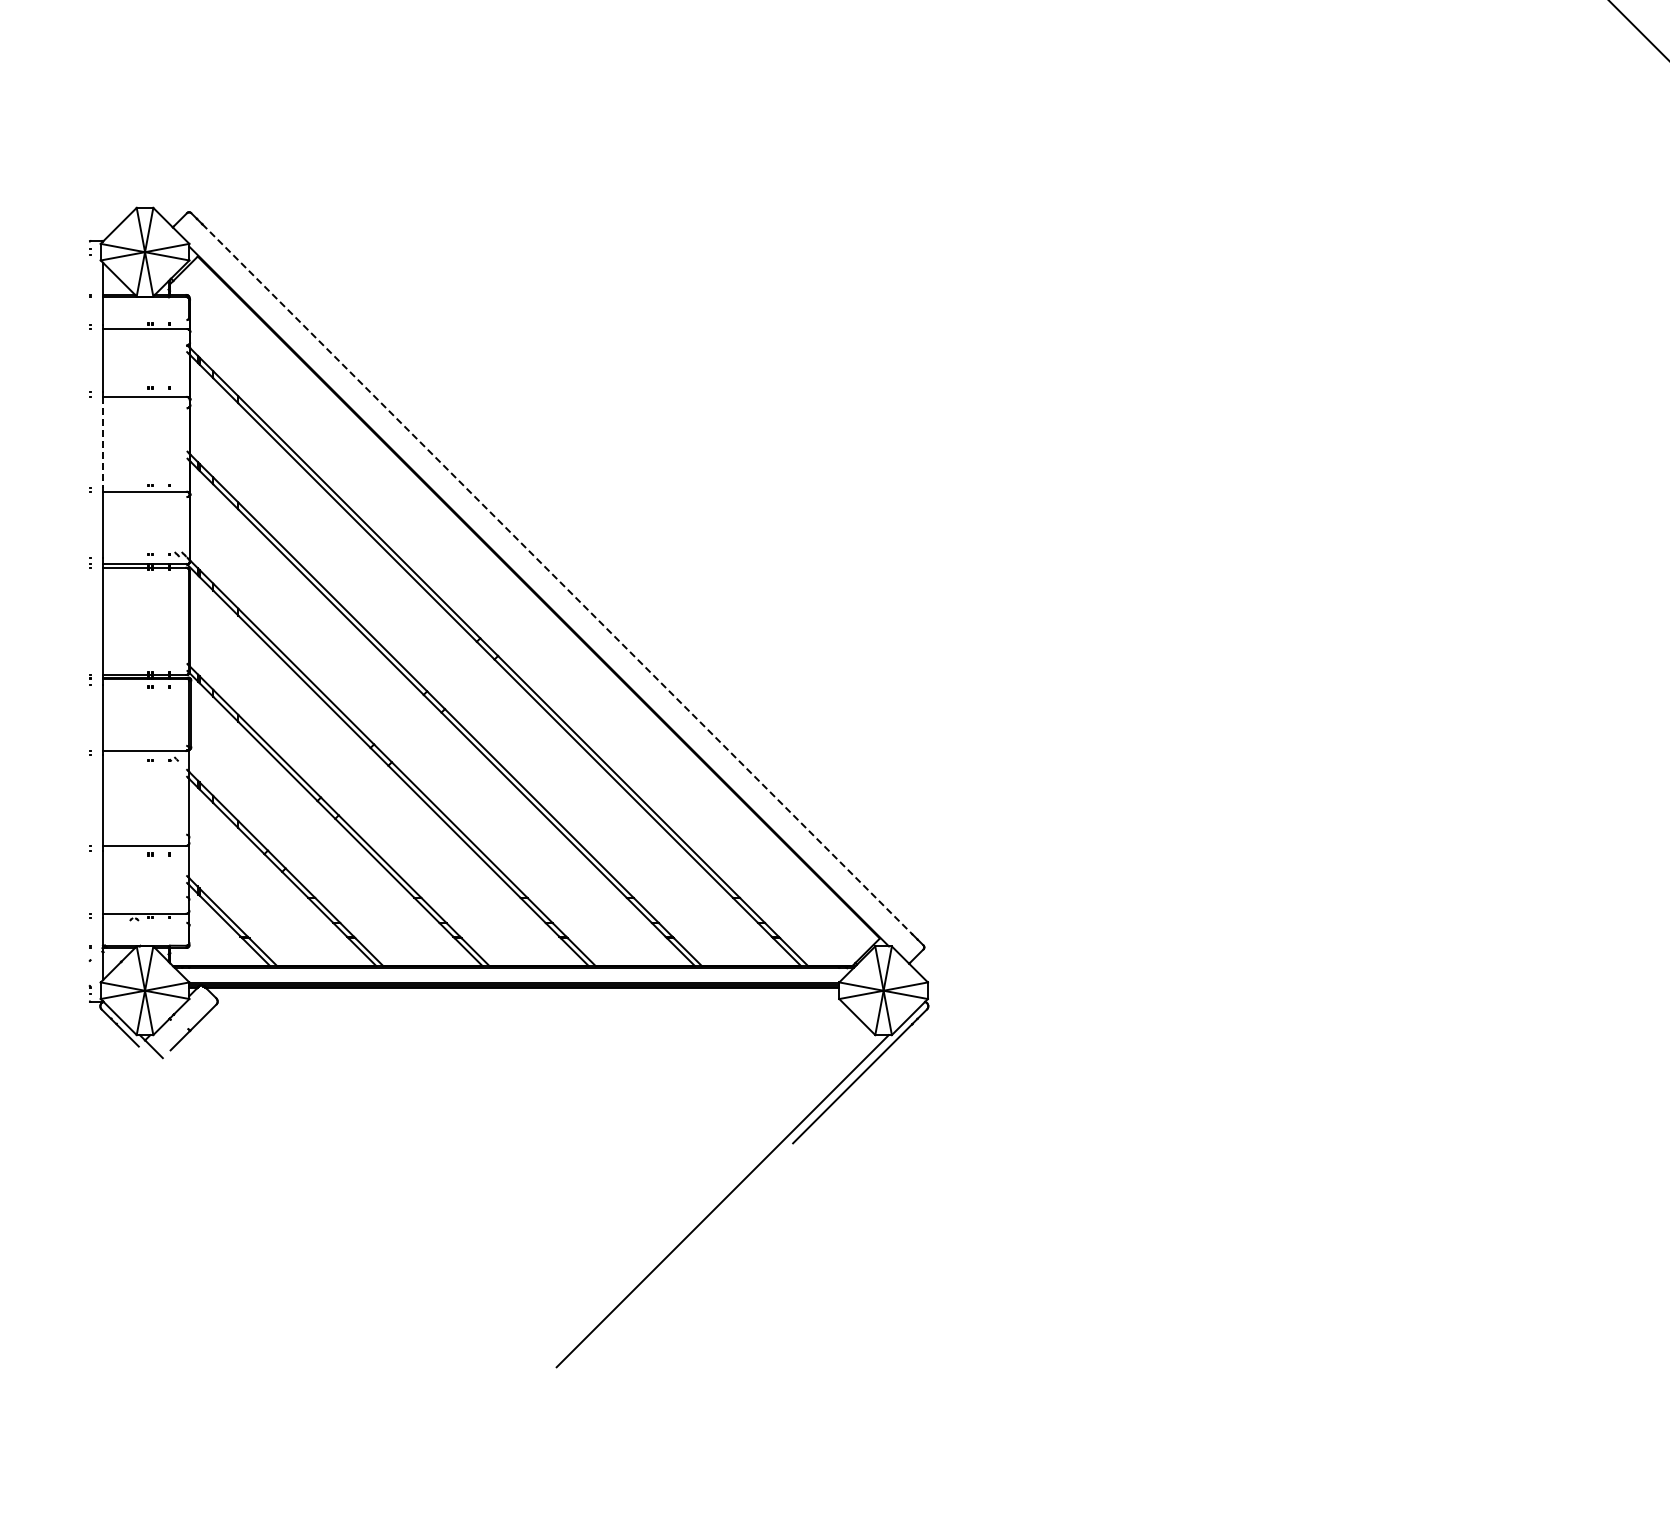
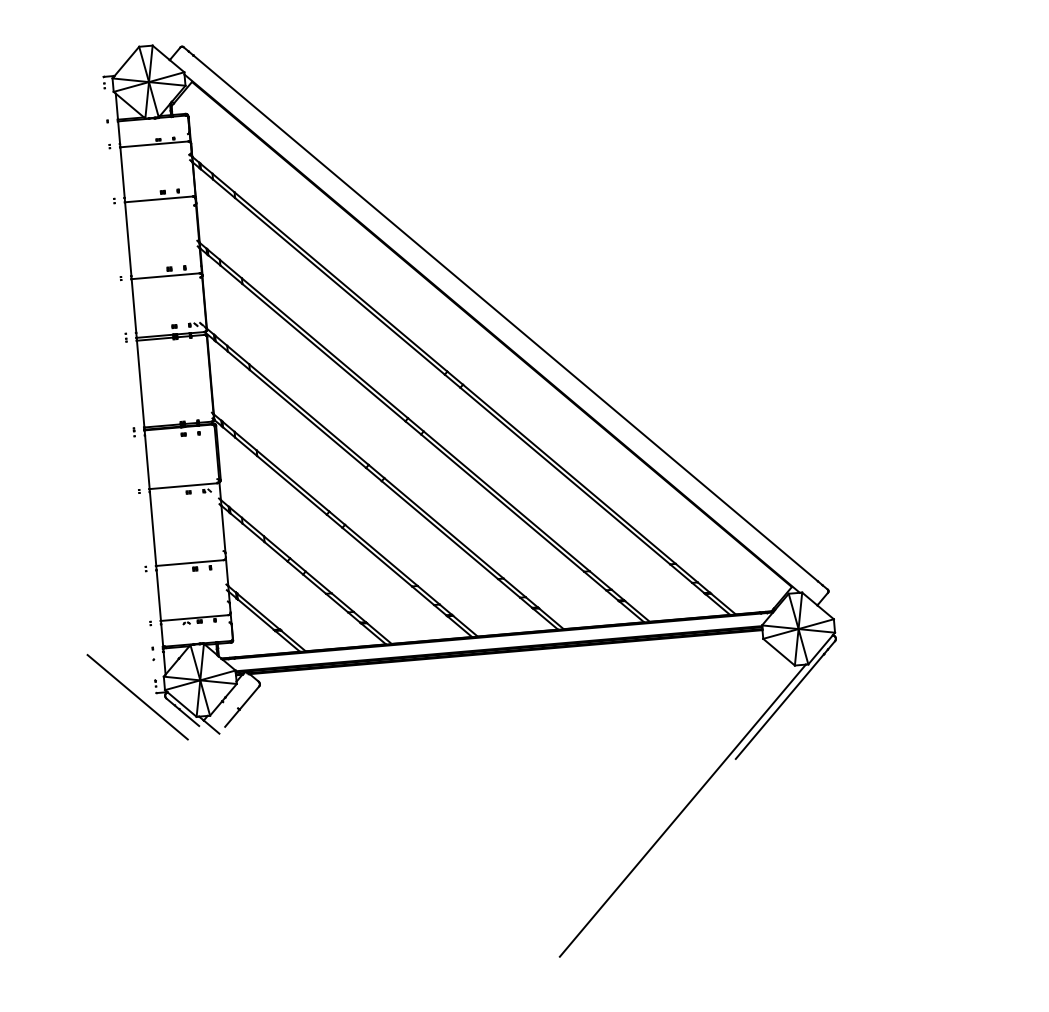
line: (103, 442) -> (128, 239), dashed -> solid
line: (557, 579) -> (505, 318), dashed -> solid
line: (66, 1004) -> (137, 696), added

